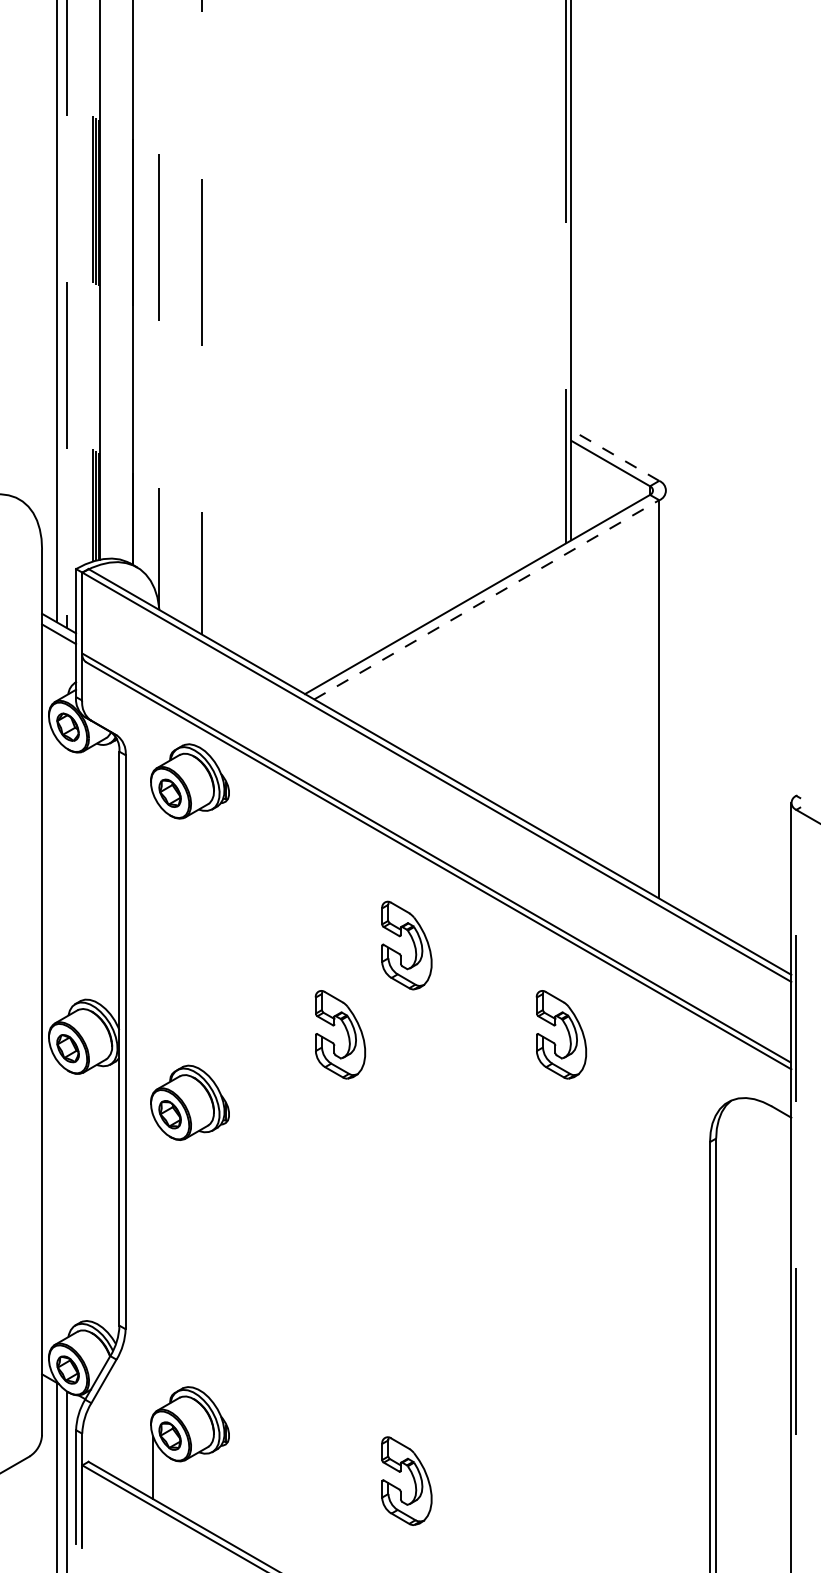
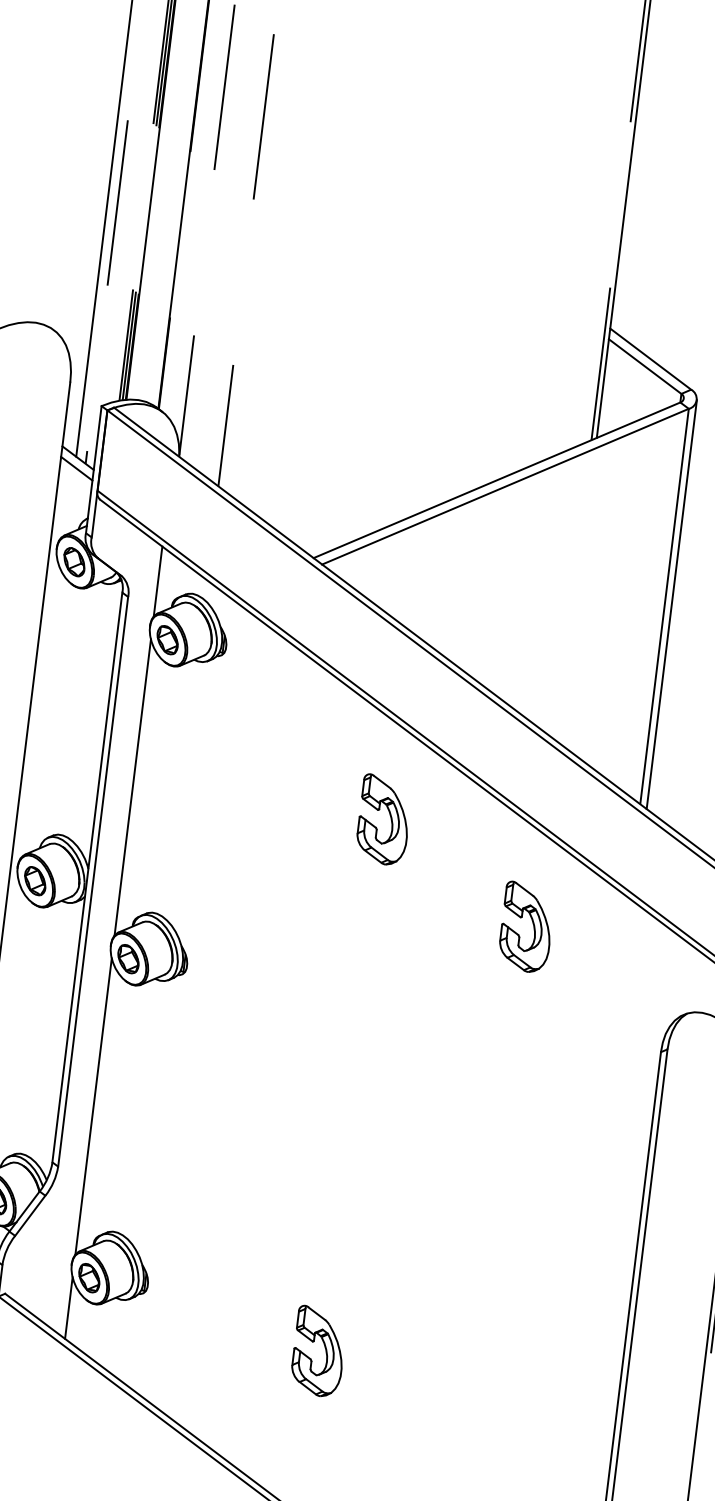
line: (615, 455) -> (650, 359), dashed -> solid
line: (487, 599) -> (506, 486), dashed -> solid
line: (666, 696) -> (672, 604), added
line: (153, 736) -> (158, 581), added
line: (153, 943) -> (132, 787), added
part: (346, 1032) -> (313, 899), removed
line: (153, 1265) -> (93, 1106), added

